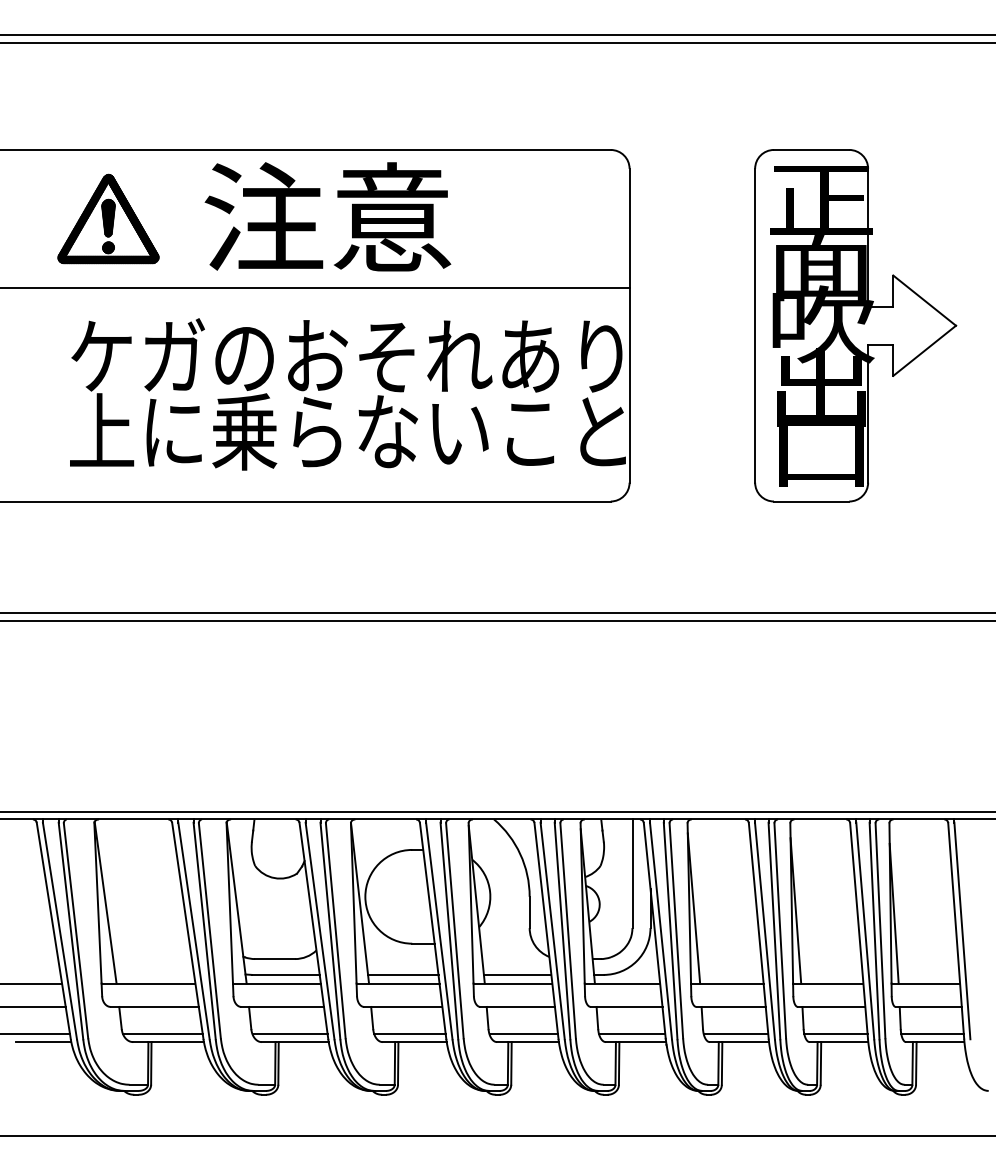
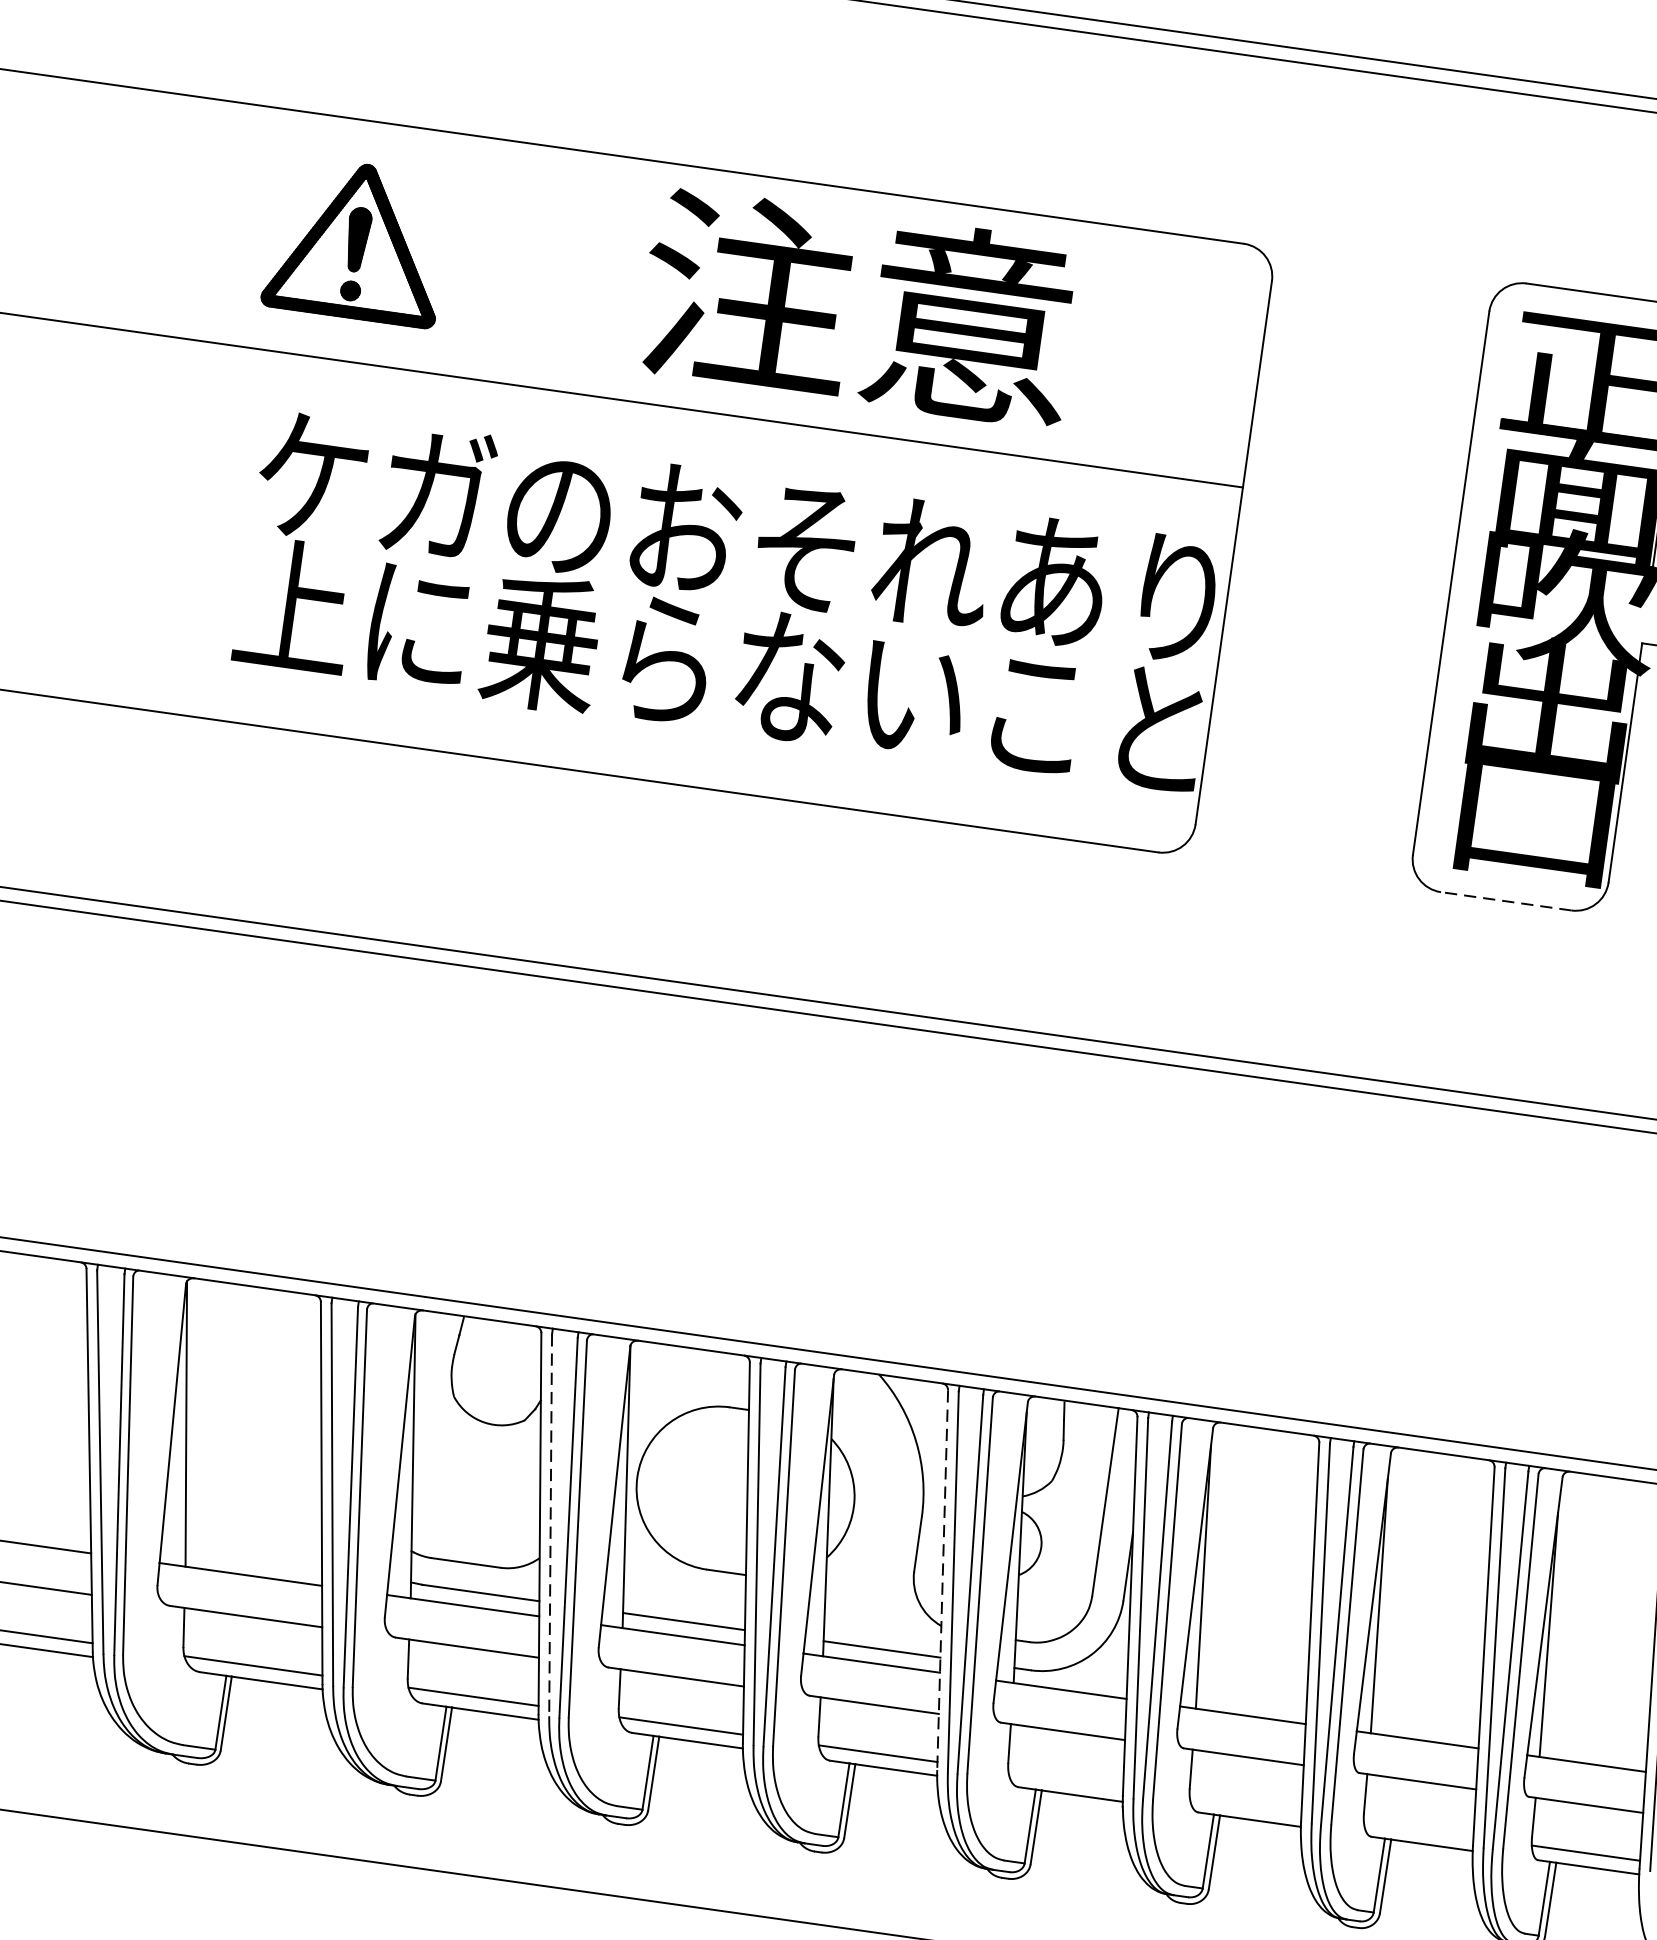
text: (327, 216) -> (858, 307), moved
line: (811, 501) -> (1505, 901), solid -> dashed
line: (546, 930) -> (942, 1579), solid -> dashed
line: (320, 931) -> (551, 1526), solid -> dashed
line: (632, 1034) -> (1066, 1780), removed
line: (735, 1034) -> (1244, 1805), removed
line: (835, 1034) -> (1417, 1829), removed

